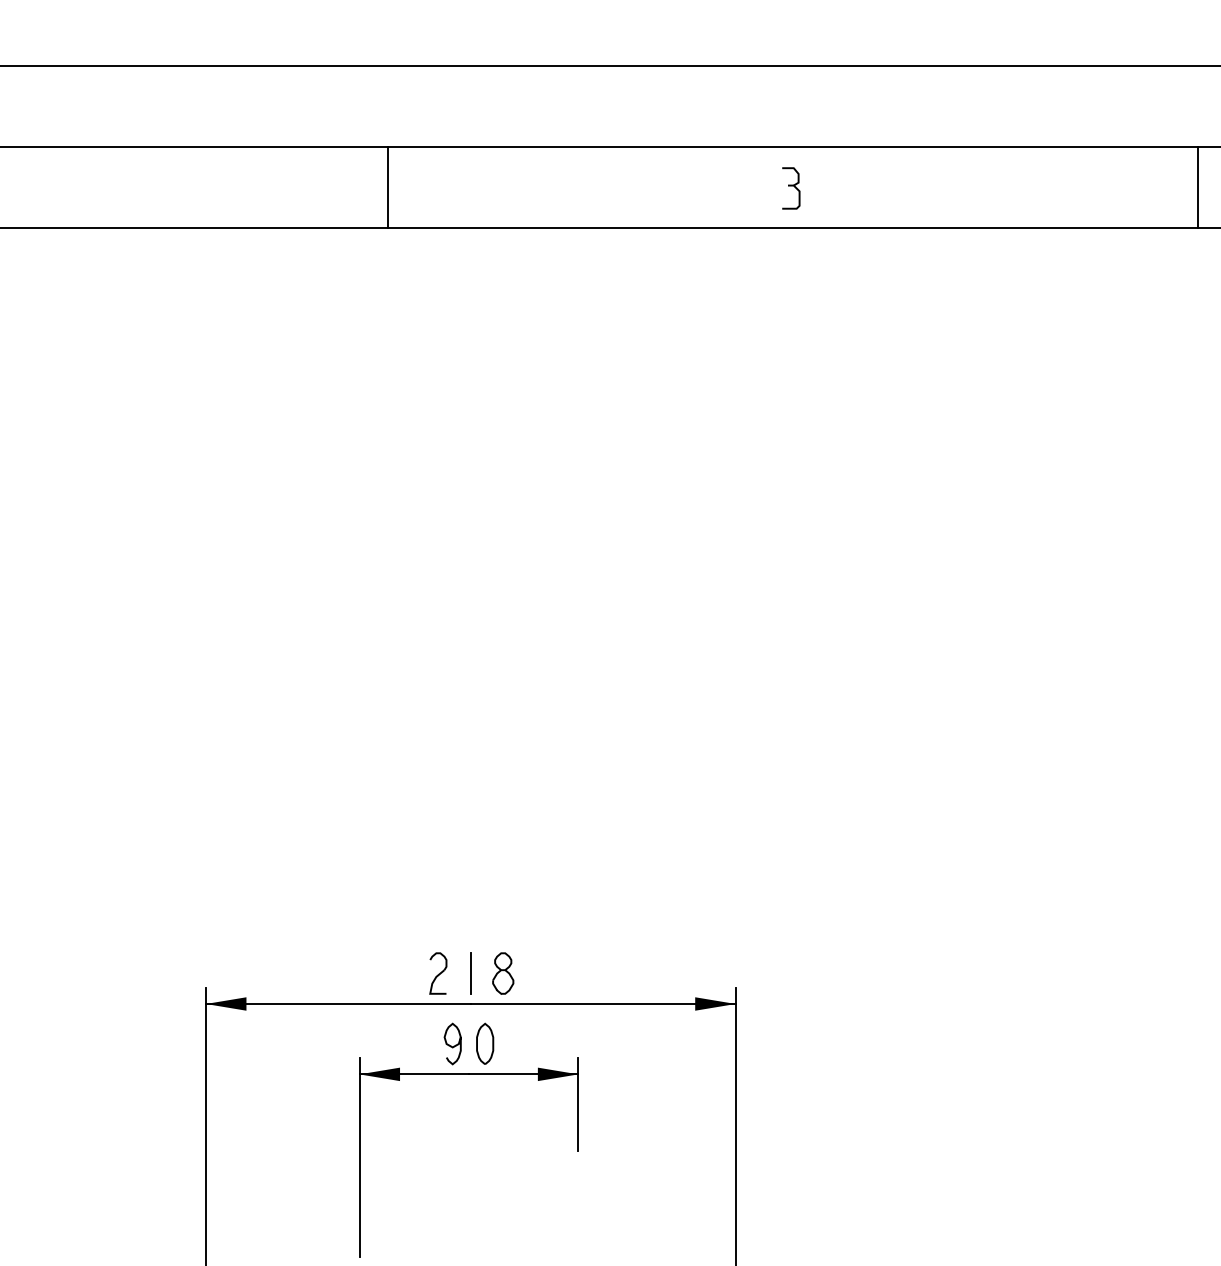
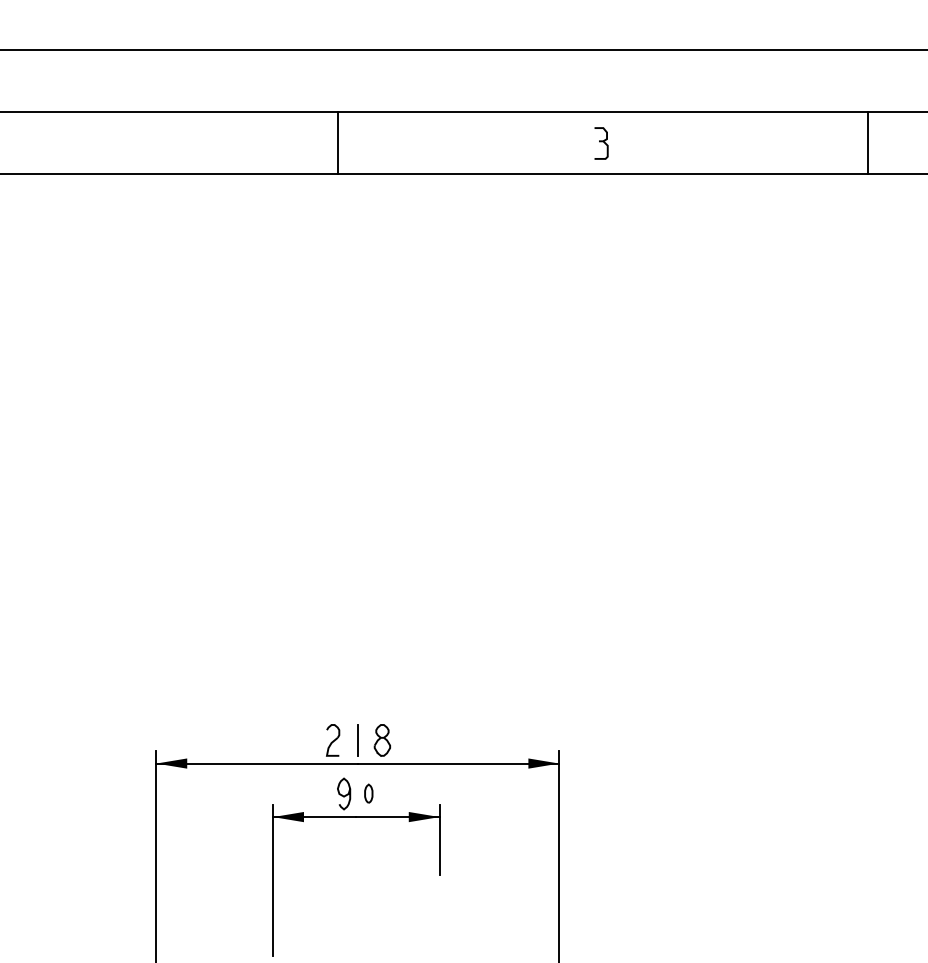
line: (387, 187) -> (337, 142), moved
line: (1198, 187) -> (868, 142), moved
part: (485, 1043) -> (368, 793), size x0.6

